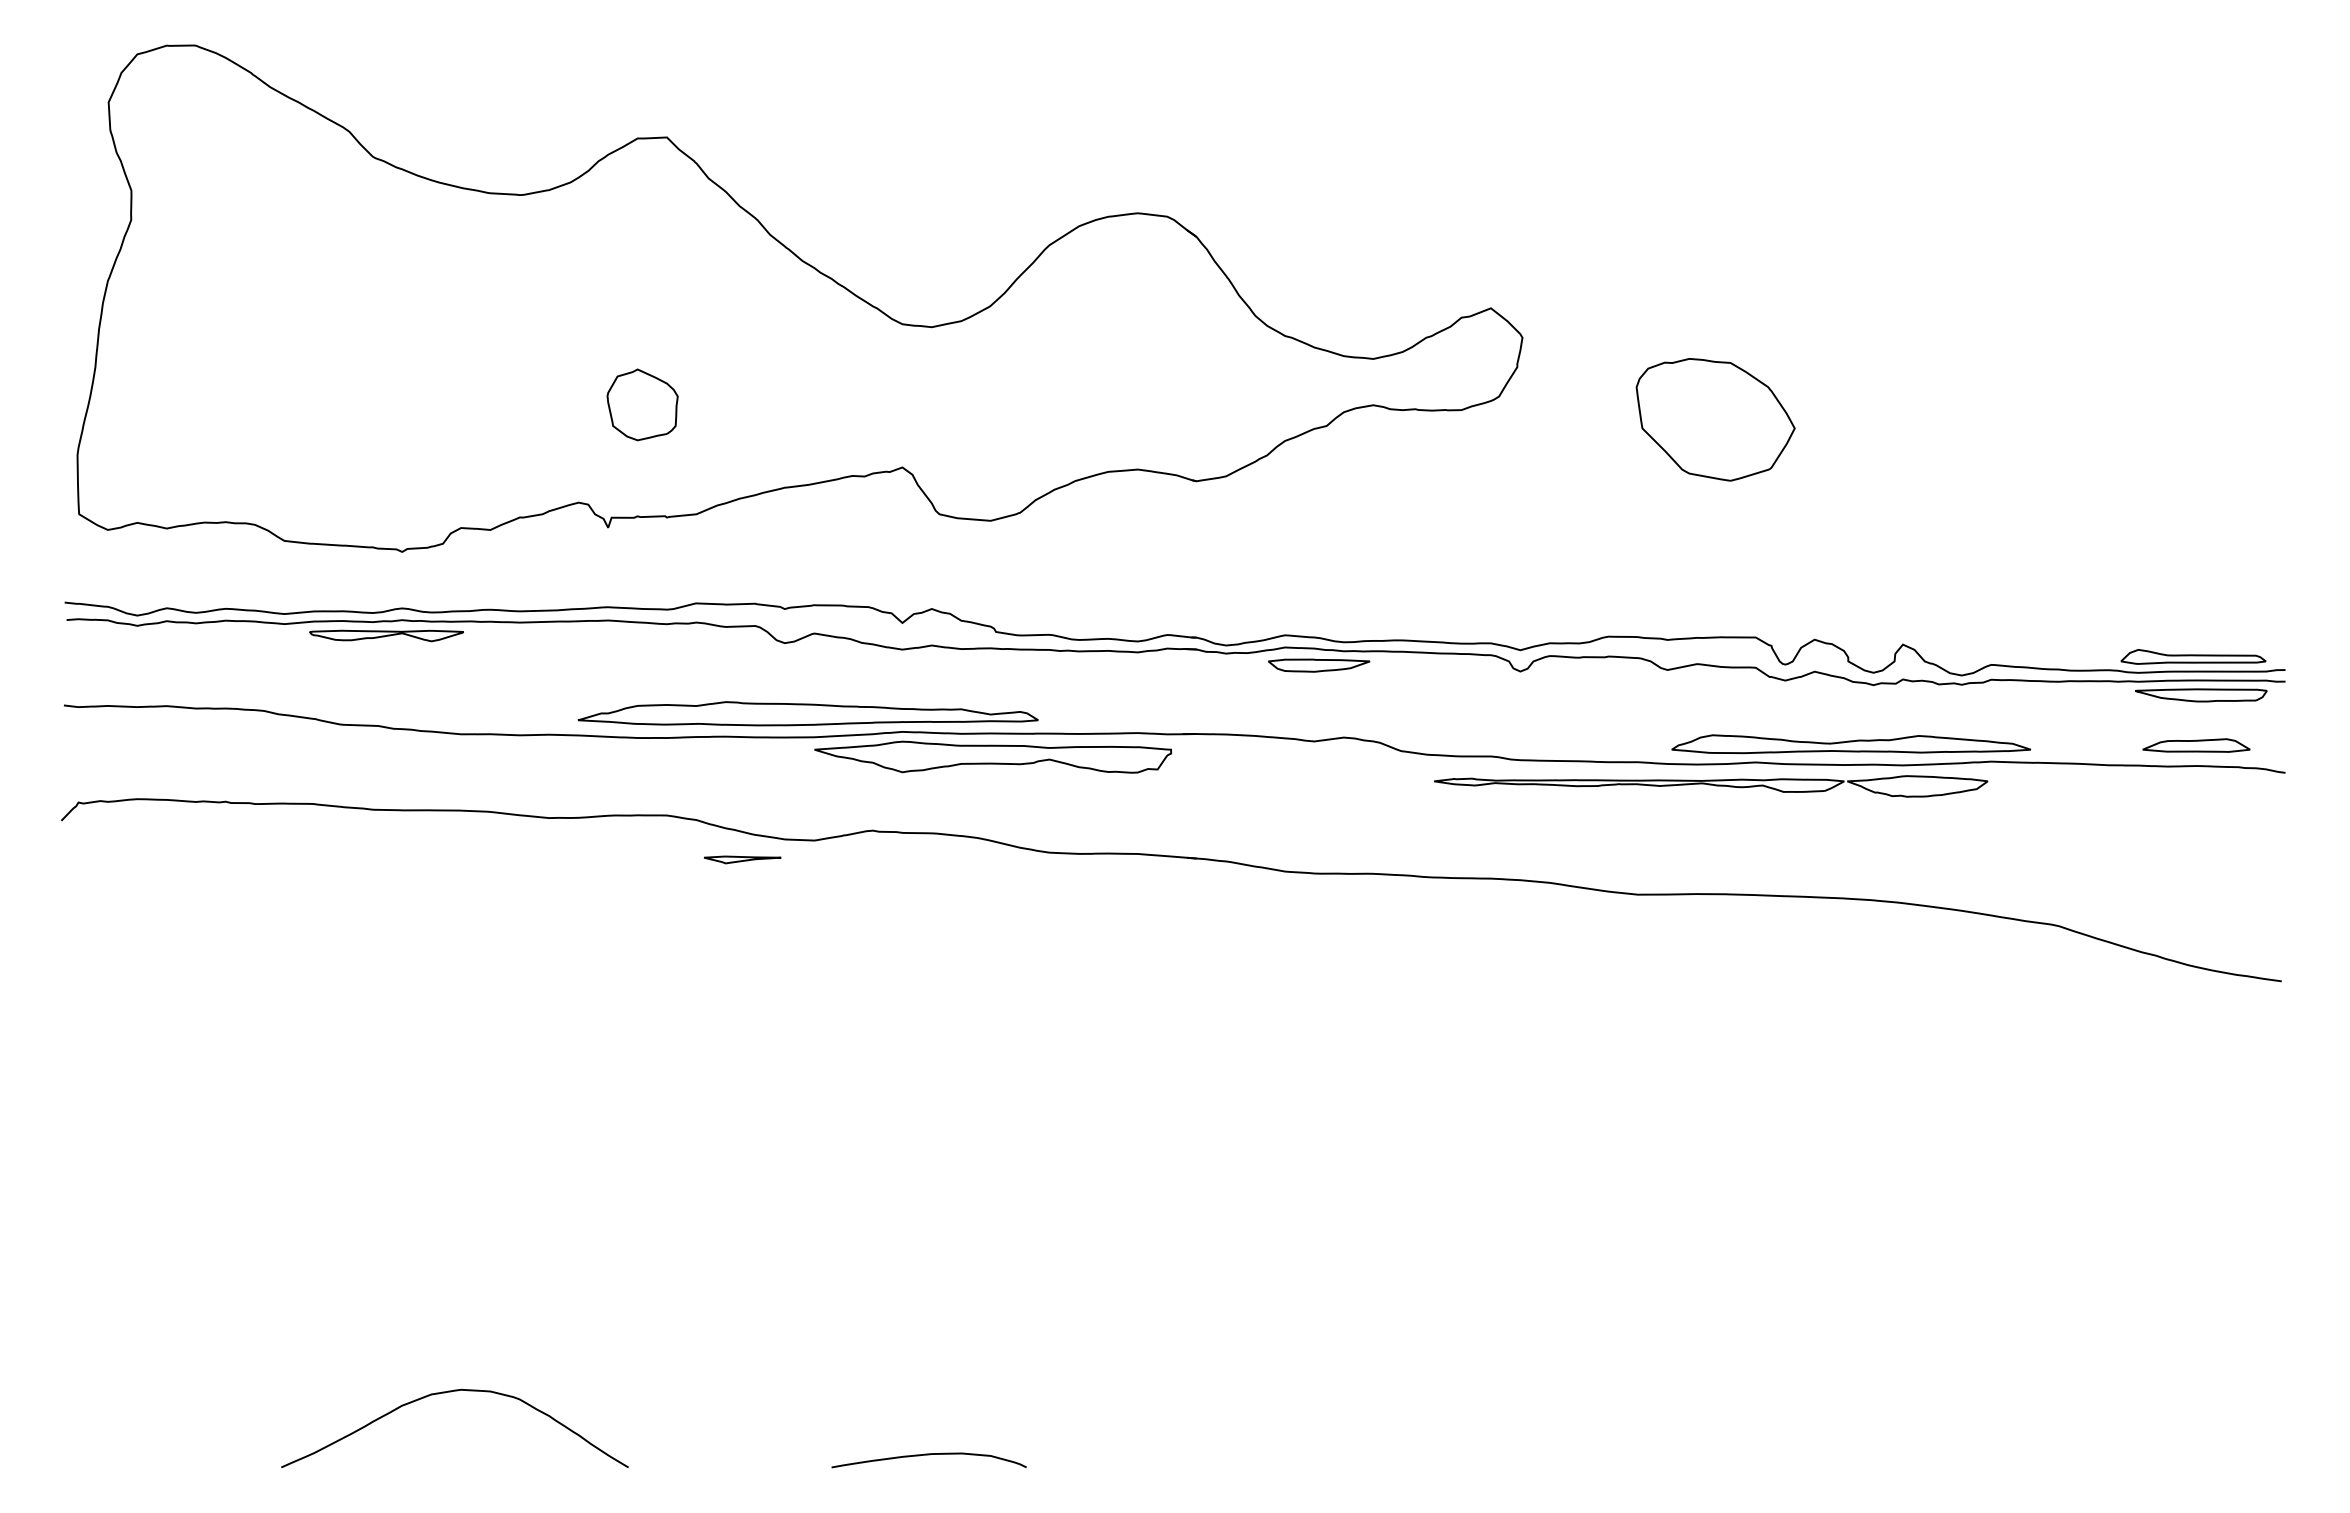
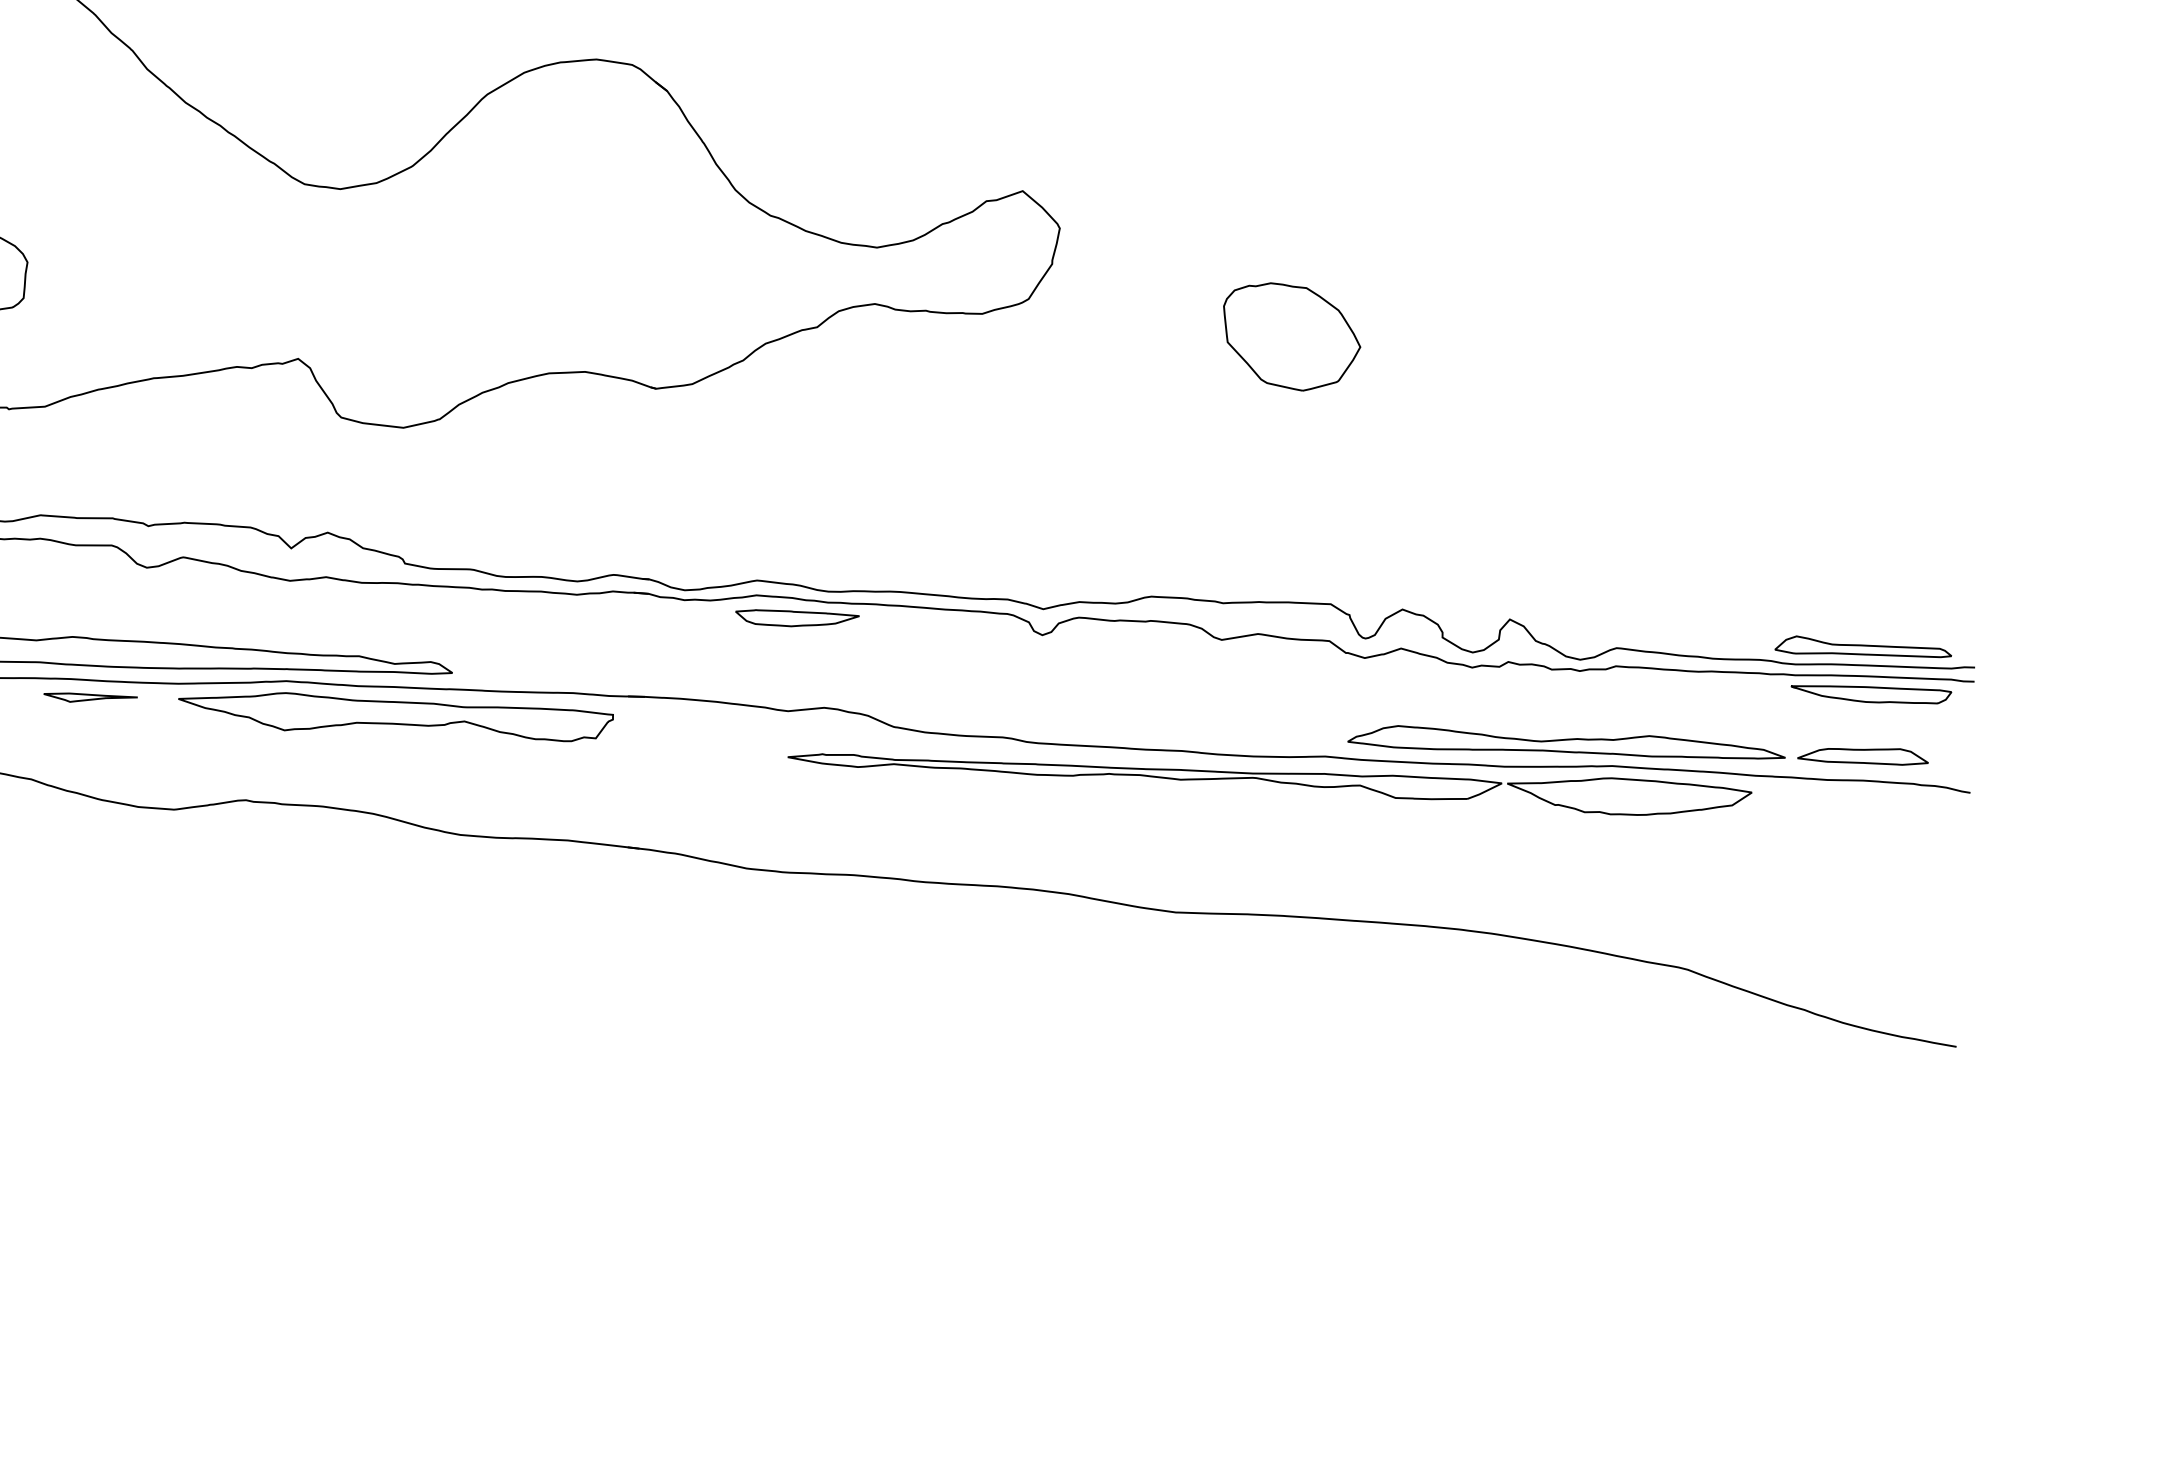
part: (1715, 419) -> (1291, 336), size x0.71
part: (1851, 744) -> (1567, 743), moved
part: (1710, 786) -> (1268, 783), size x1.43
part: (742, 859) -> (90, 697), moved

